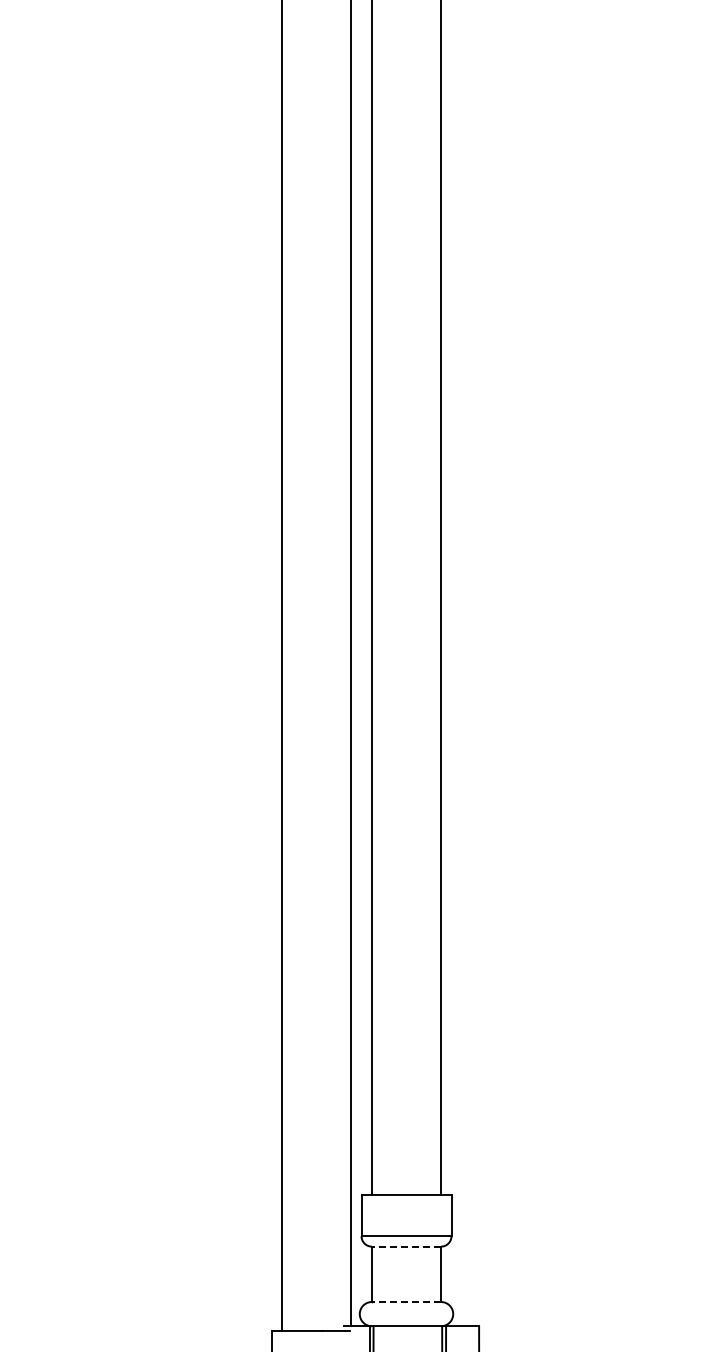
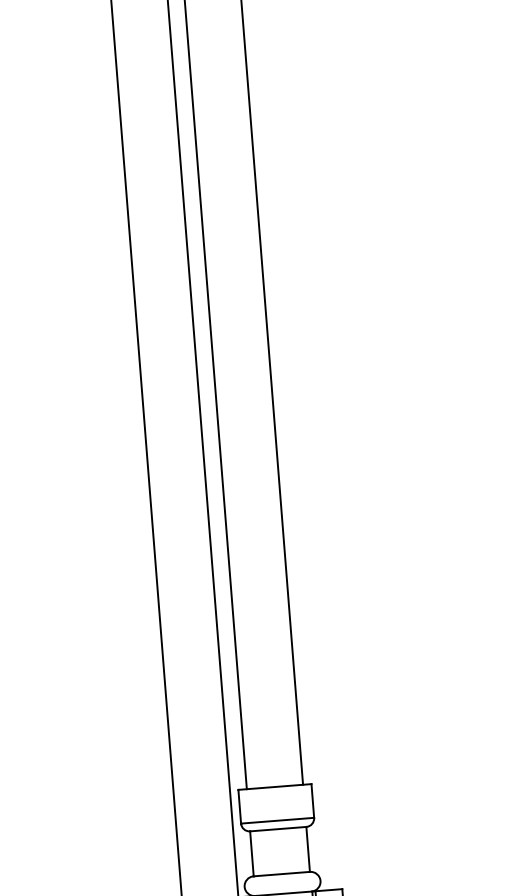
line: (406, 1246) -> (278, 829), dashed -> solid
line: (406, 1302) -> (281, 874), dashed -> solid

